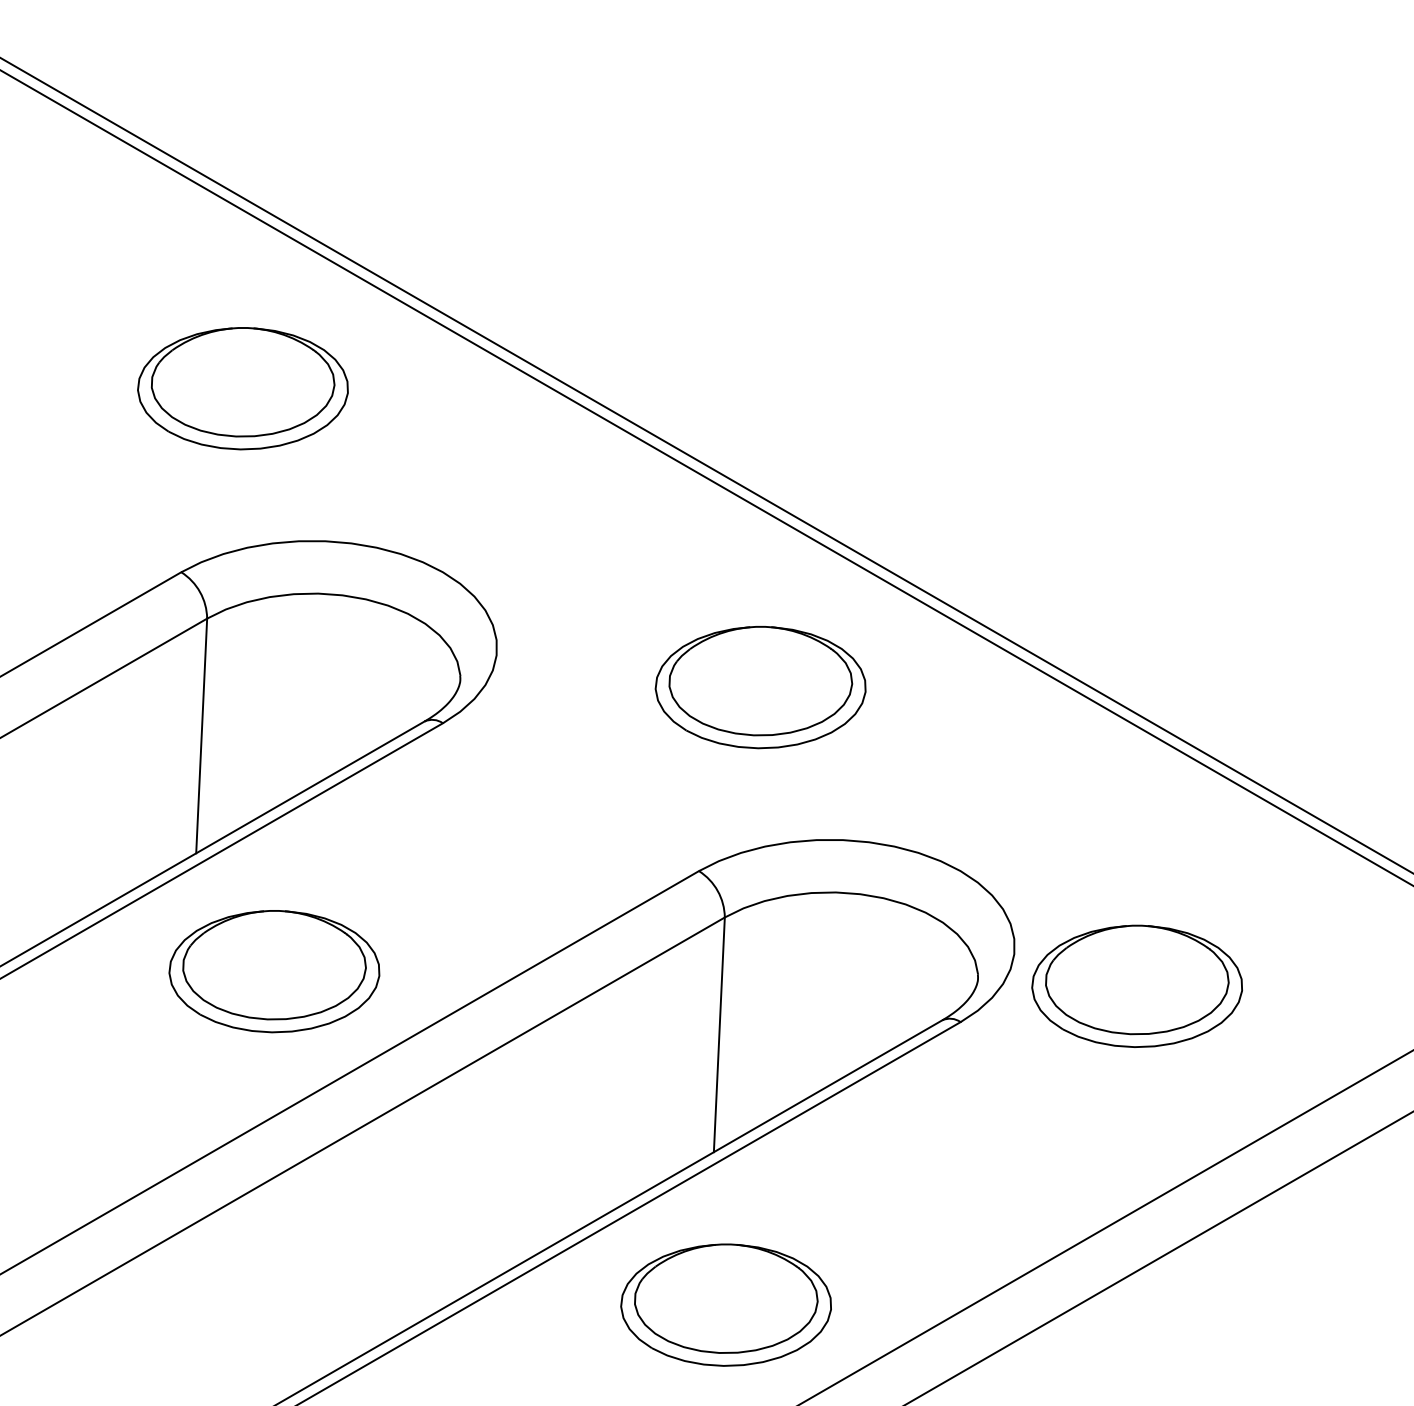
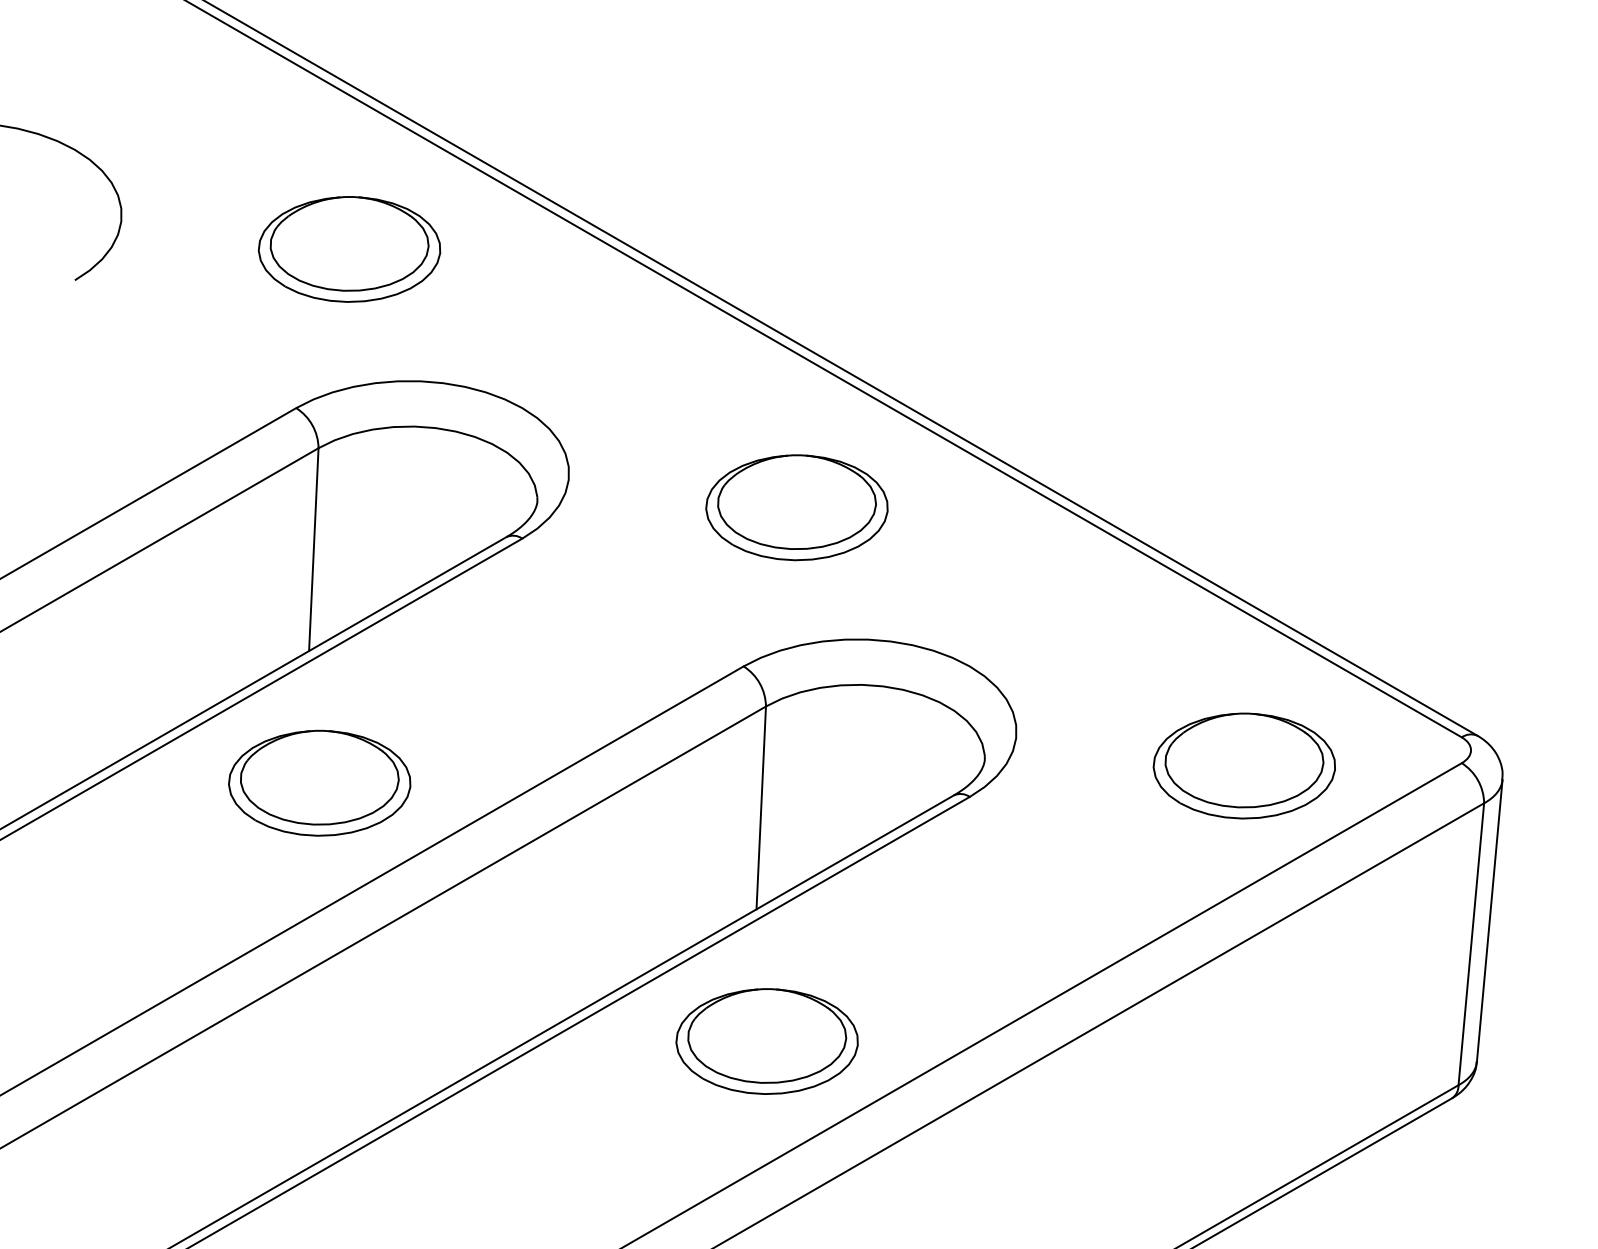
part: (274, 970) -> (319, 782), moved
part: (1136, 985) -> (1243, 765), moved

